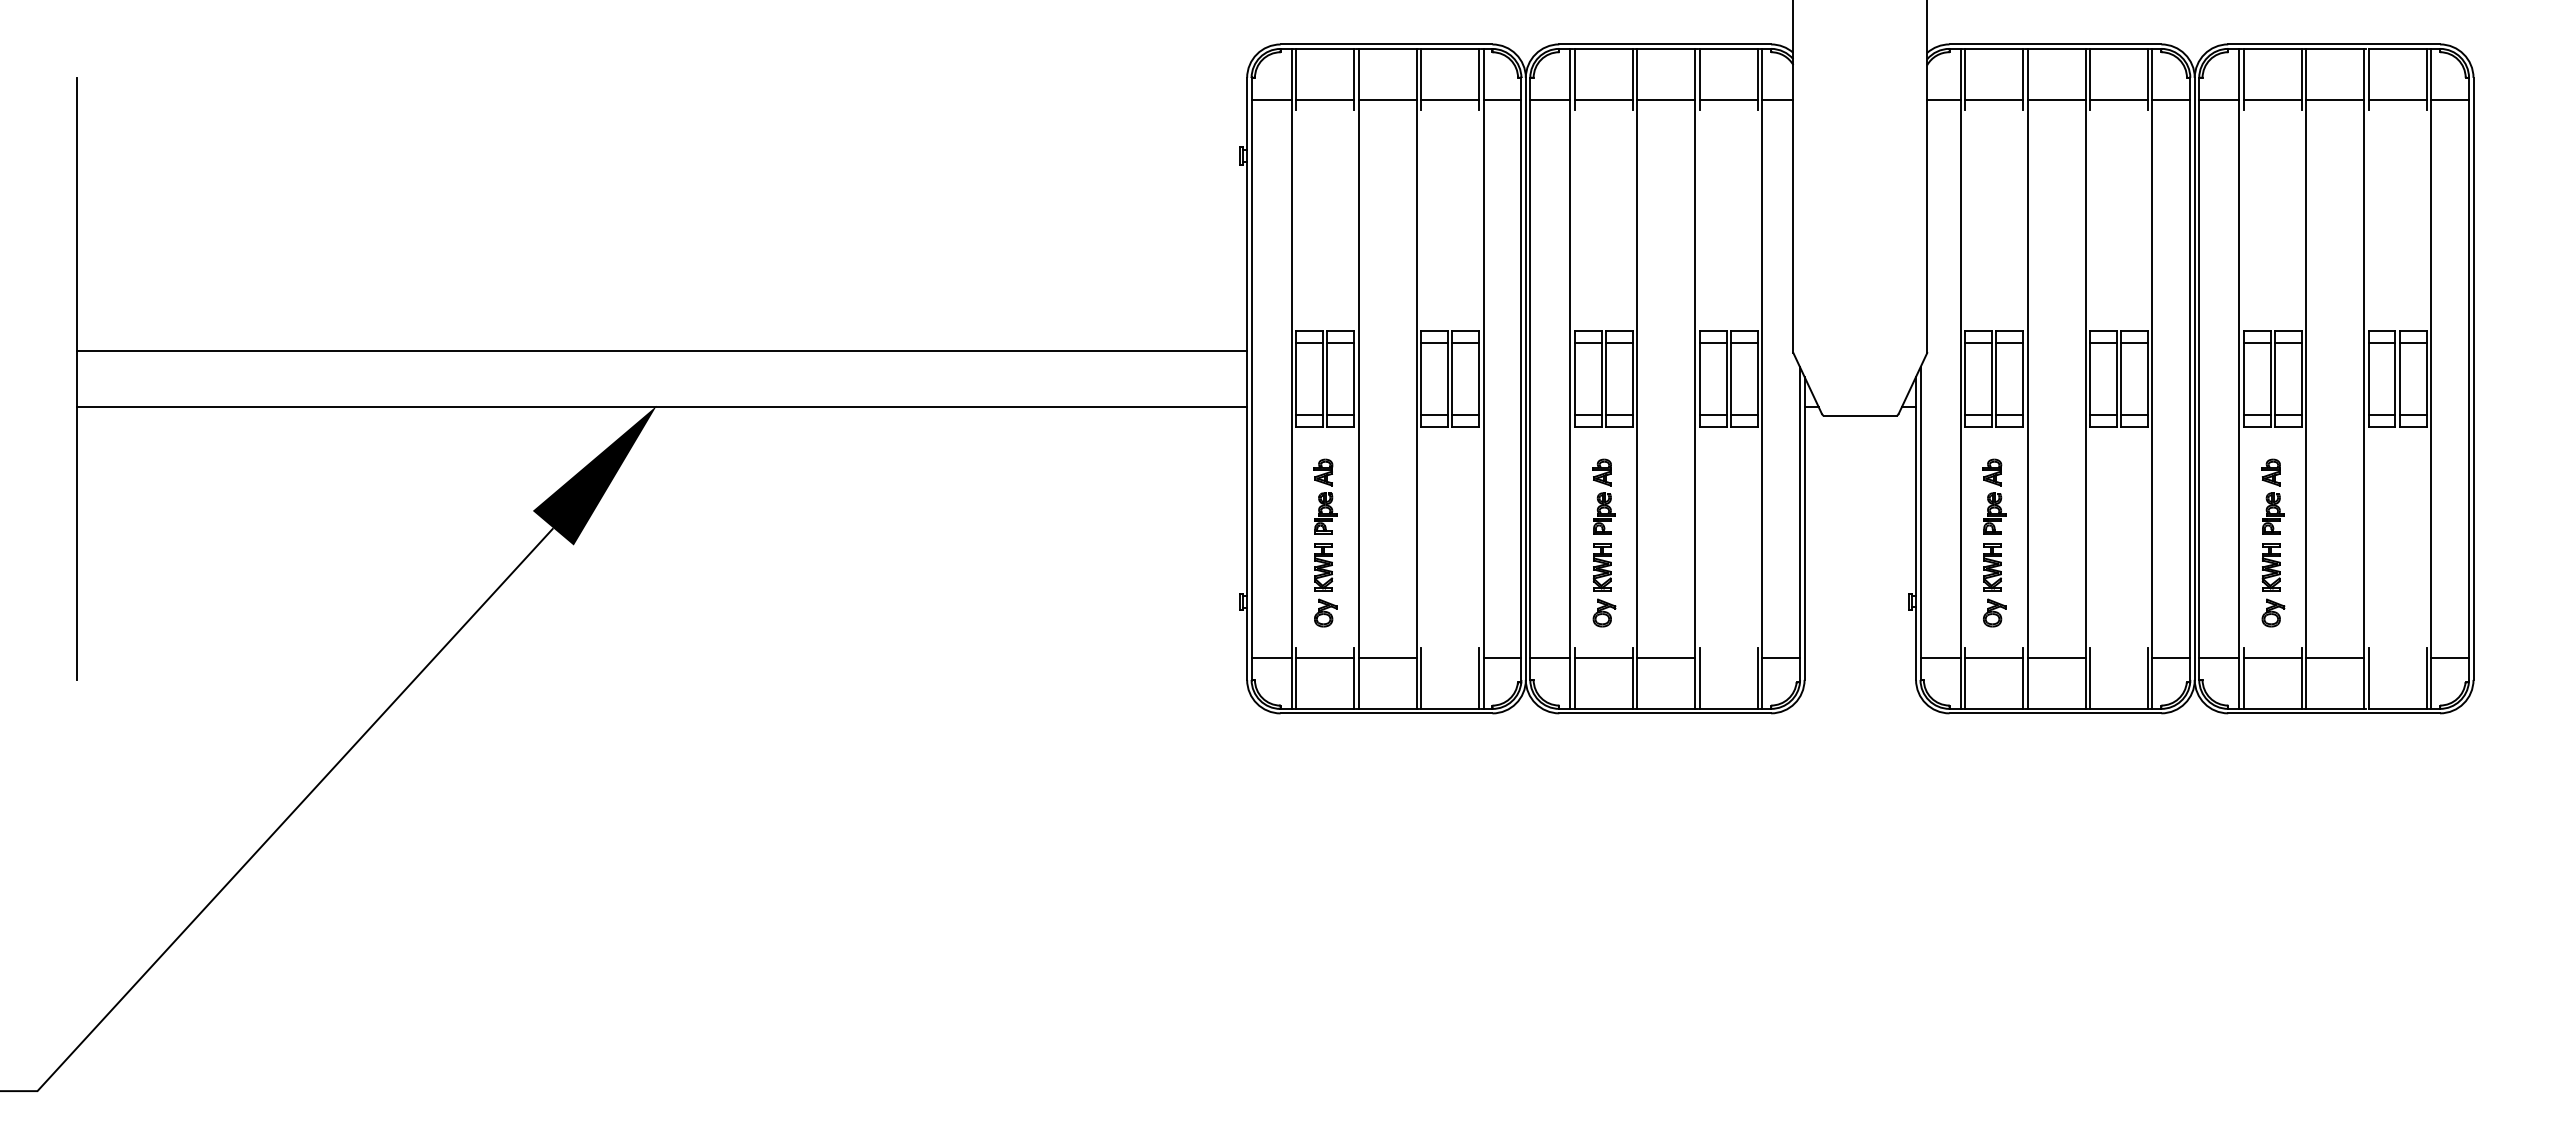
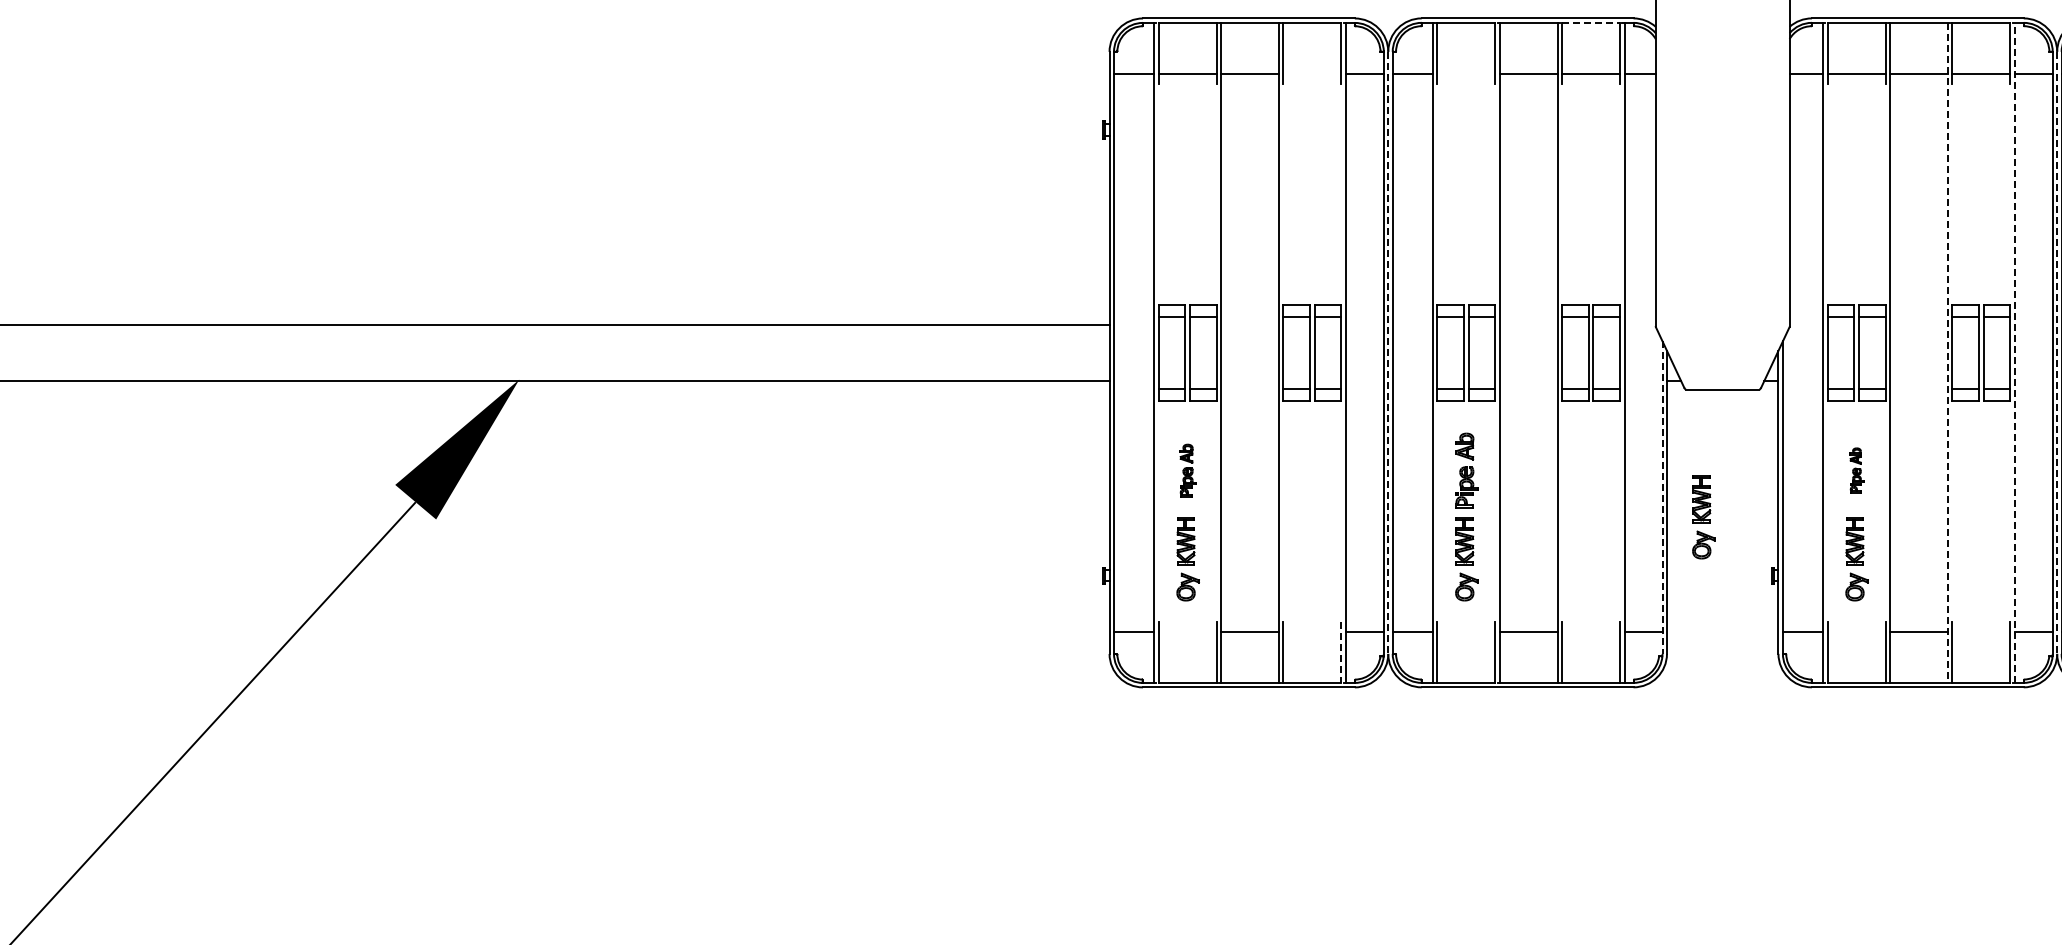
line: (1728, 48) -> (1590, 22), solid -> dashed
line: (1450, 100) -> (1312, 74), removed
line: (1603, 100) -> (1465, 74), removed
line: (2152, 378) -> (2014, 352), solid -> dashed
line: (1525, 379) -> (1387, 353), solid -> dashed
line: (2085, 379) -> (1947, 353), solid -> dashed
line: (2194, 379) -> (2056, 353), solid -> dashed
part: (1325, 496) -> (1187, 470), size x0.7
part: (1994, 496) -> (1856, 470), size x0.6
line: (1800, 524) -> (1662, 498), solid -> dashed
part: (1841, 543) -> (1703, 517), added
line: (1325, 657) -> (1187, 631), removed
line: (1603, 657) -> (1465, 631), removed
line: (1994, 657) -> (1856, 631), removed
line: (1479, 678) -> (1341, 652), solid -> dashed

